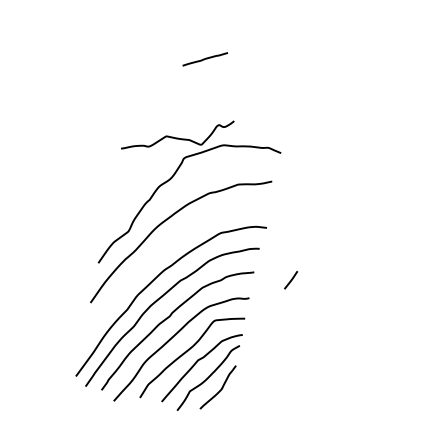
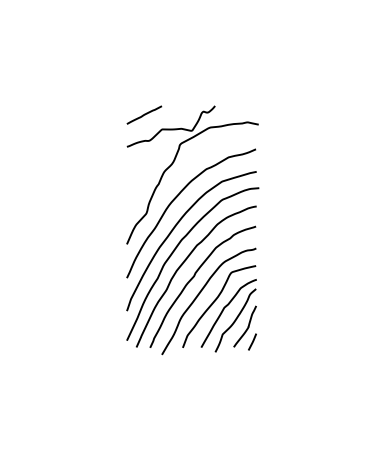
line: (205, 58) -> (144, 114), moved
curve: (157, 256) -> (174, 229), added
line: (291, 279) -> (252, 341), moved

